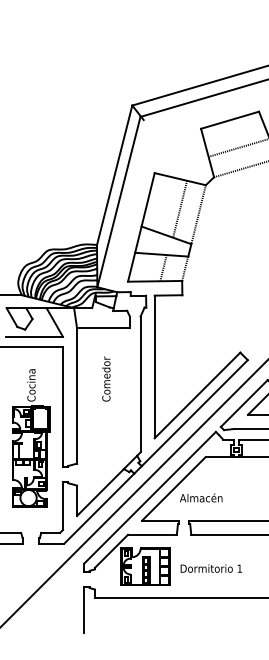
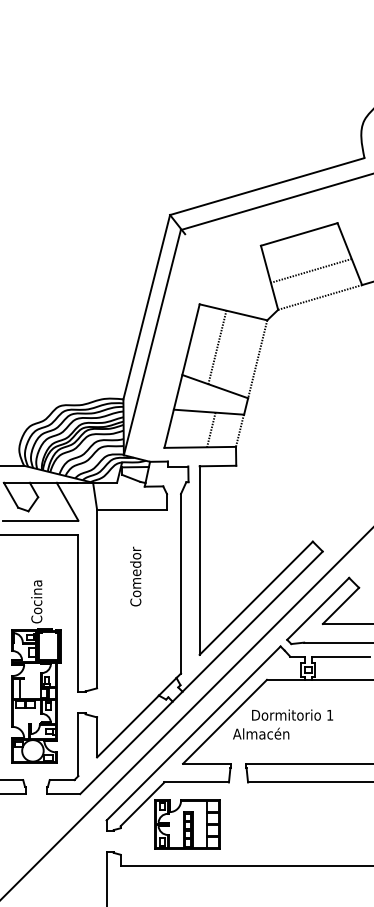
line: (180, 208) -> (217, 347), moved
part: (31, 438) -> (36, 671), moved
text: (211, 568) -> (292, 714), moved

